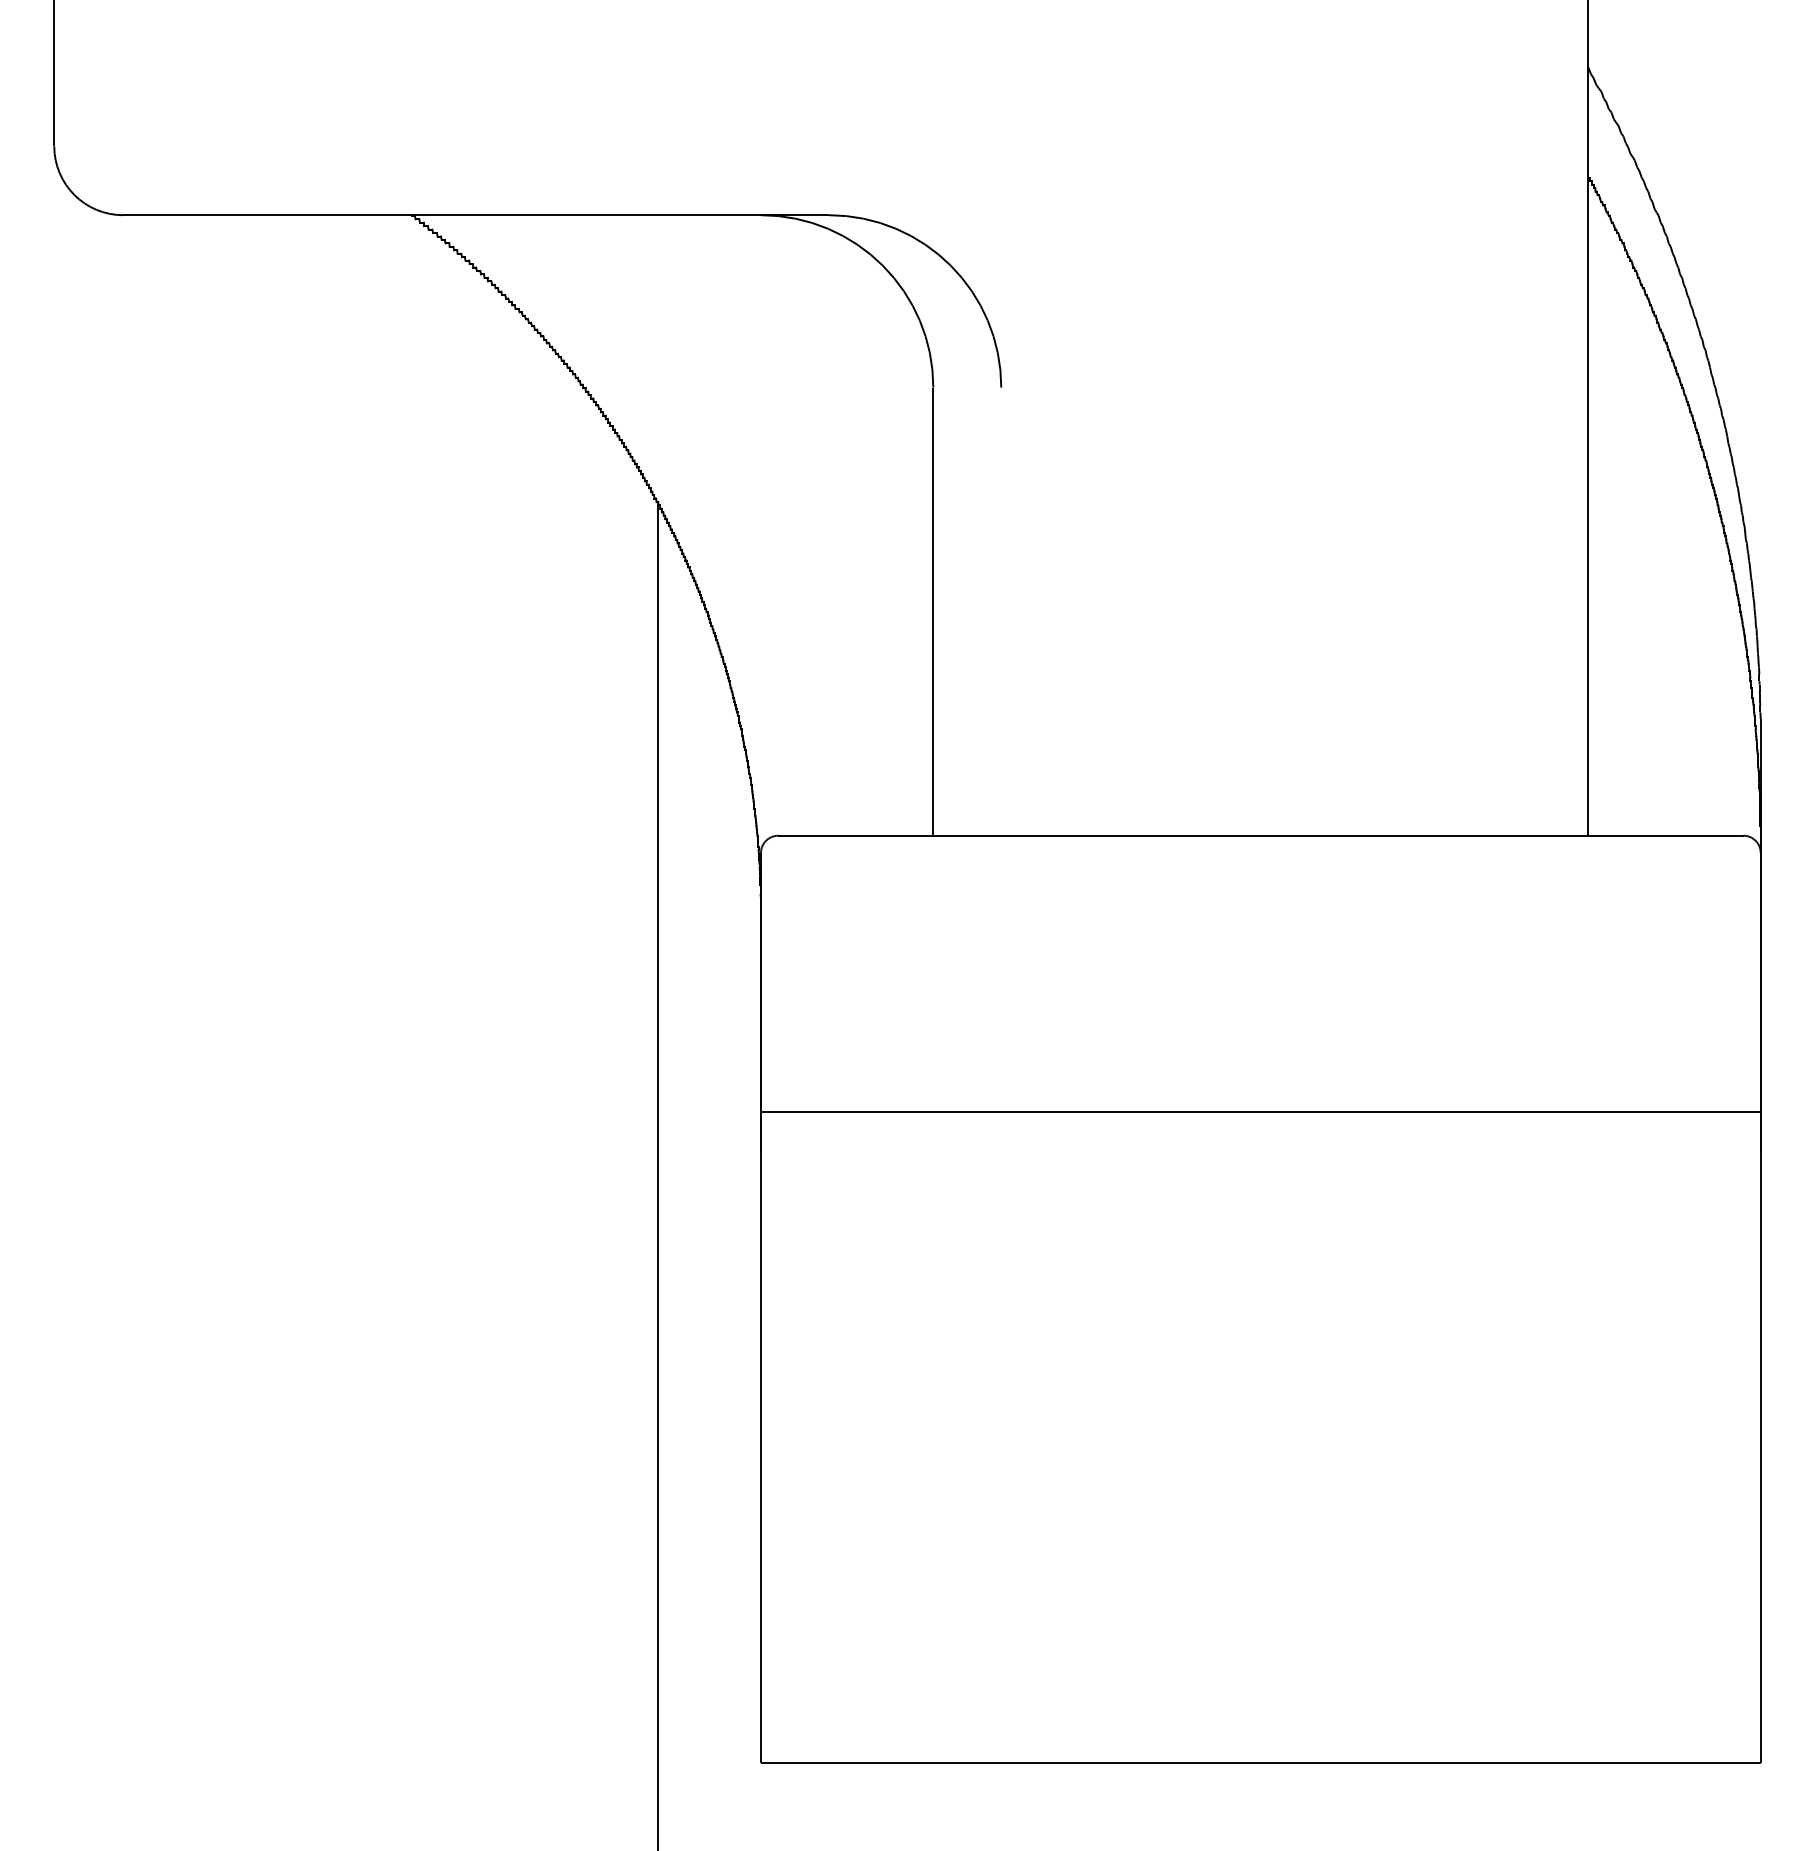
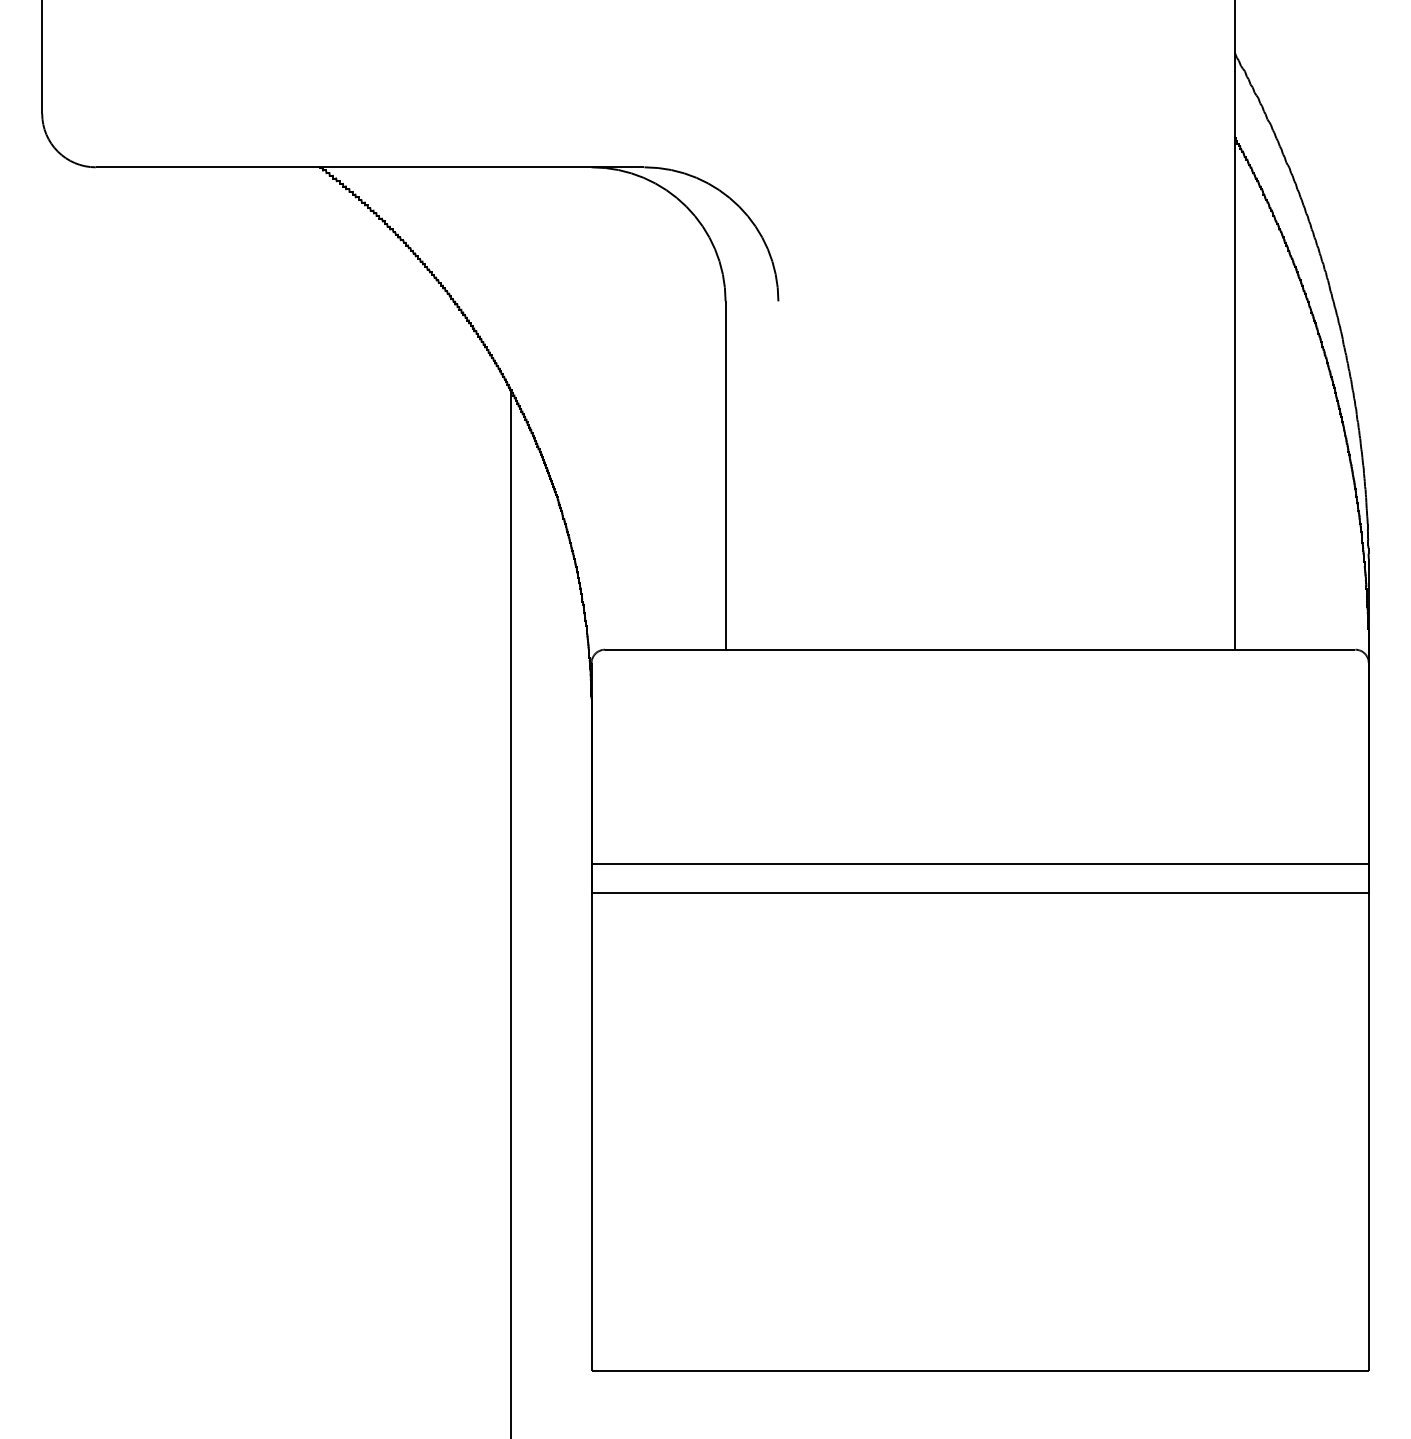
line: (1260, 1148) -> (979, 892), added

